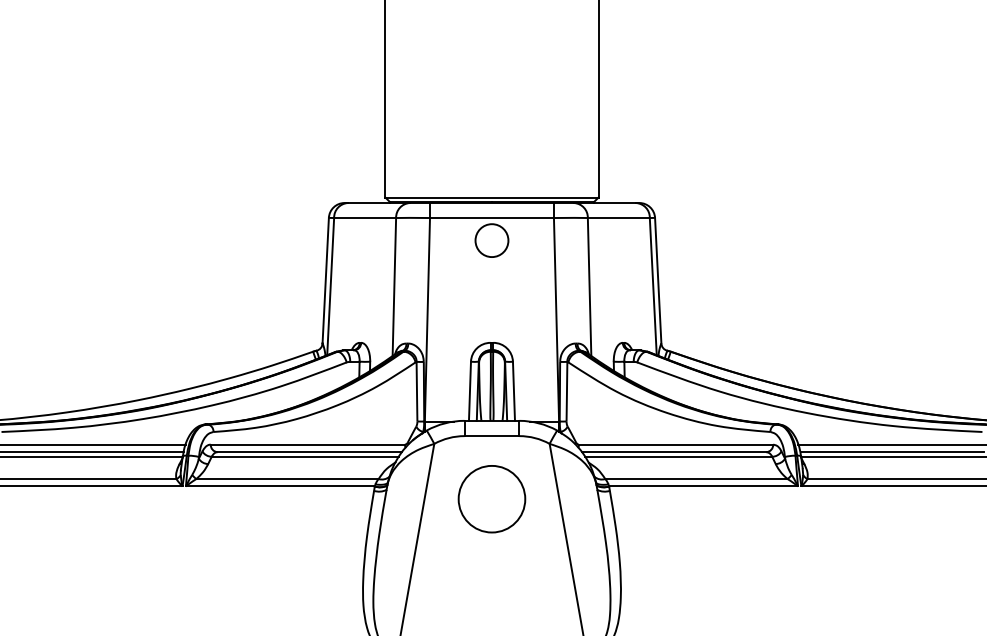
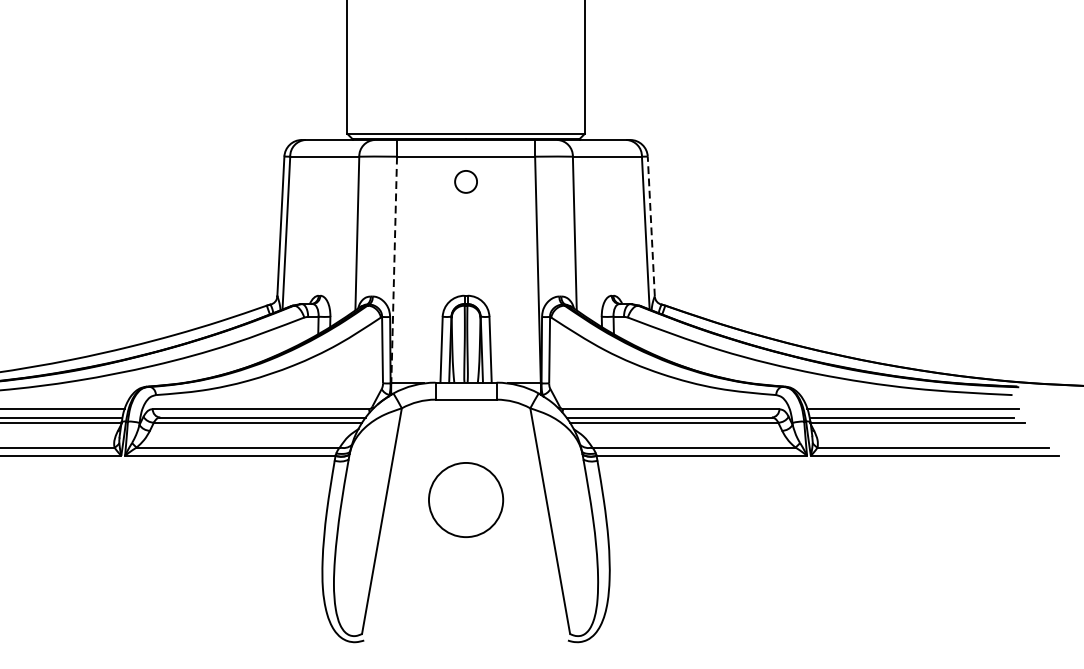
circle: (491, 240) -> (465, 181), size x0.6
line: (658, 280) -> (651, 226), solid -> dashed
line: (427, 319) -> (394, 269), solid -> dashed
circle: (491, 499) -> (465, 500), moved

